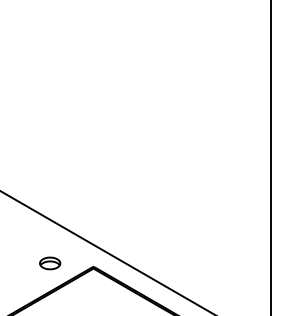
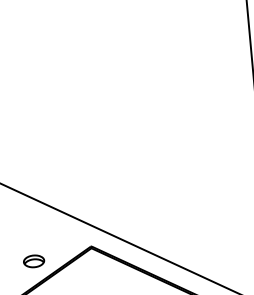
part: (50, 263) -> (34, 261), moved

